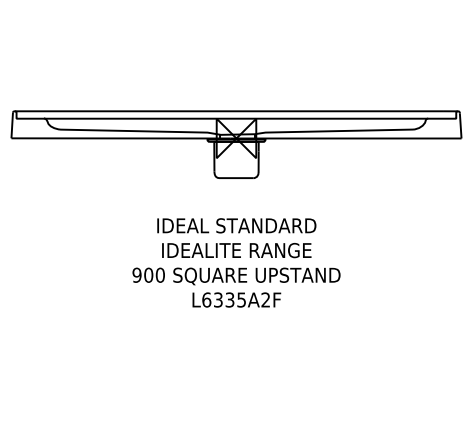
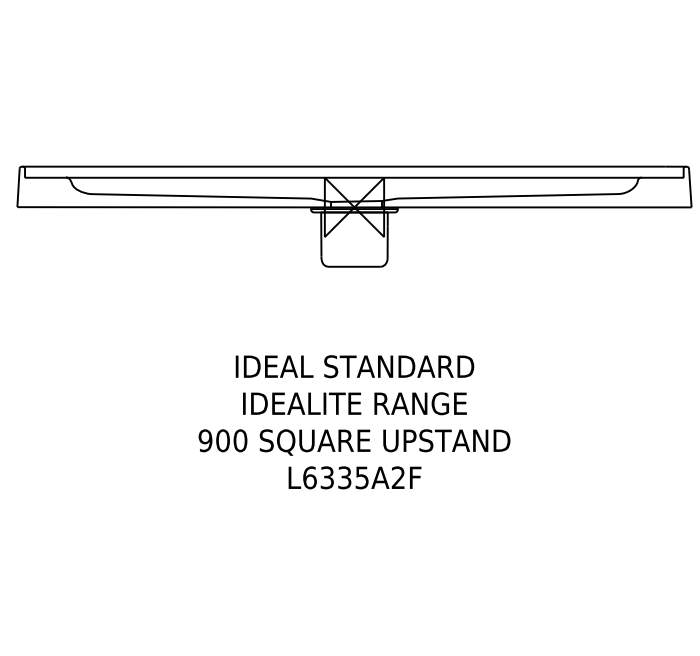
text: (236, 262) -> (354, 421), moved

